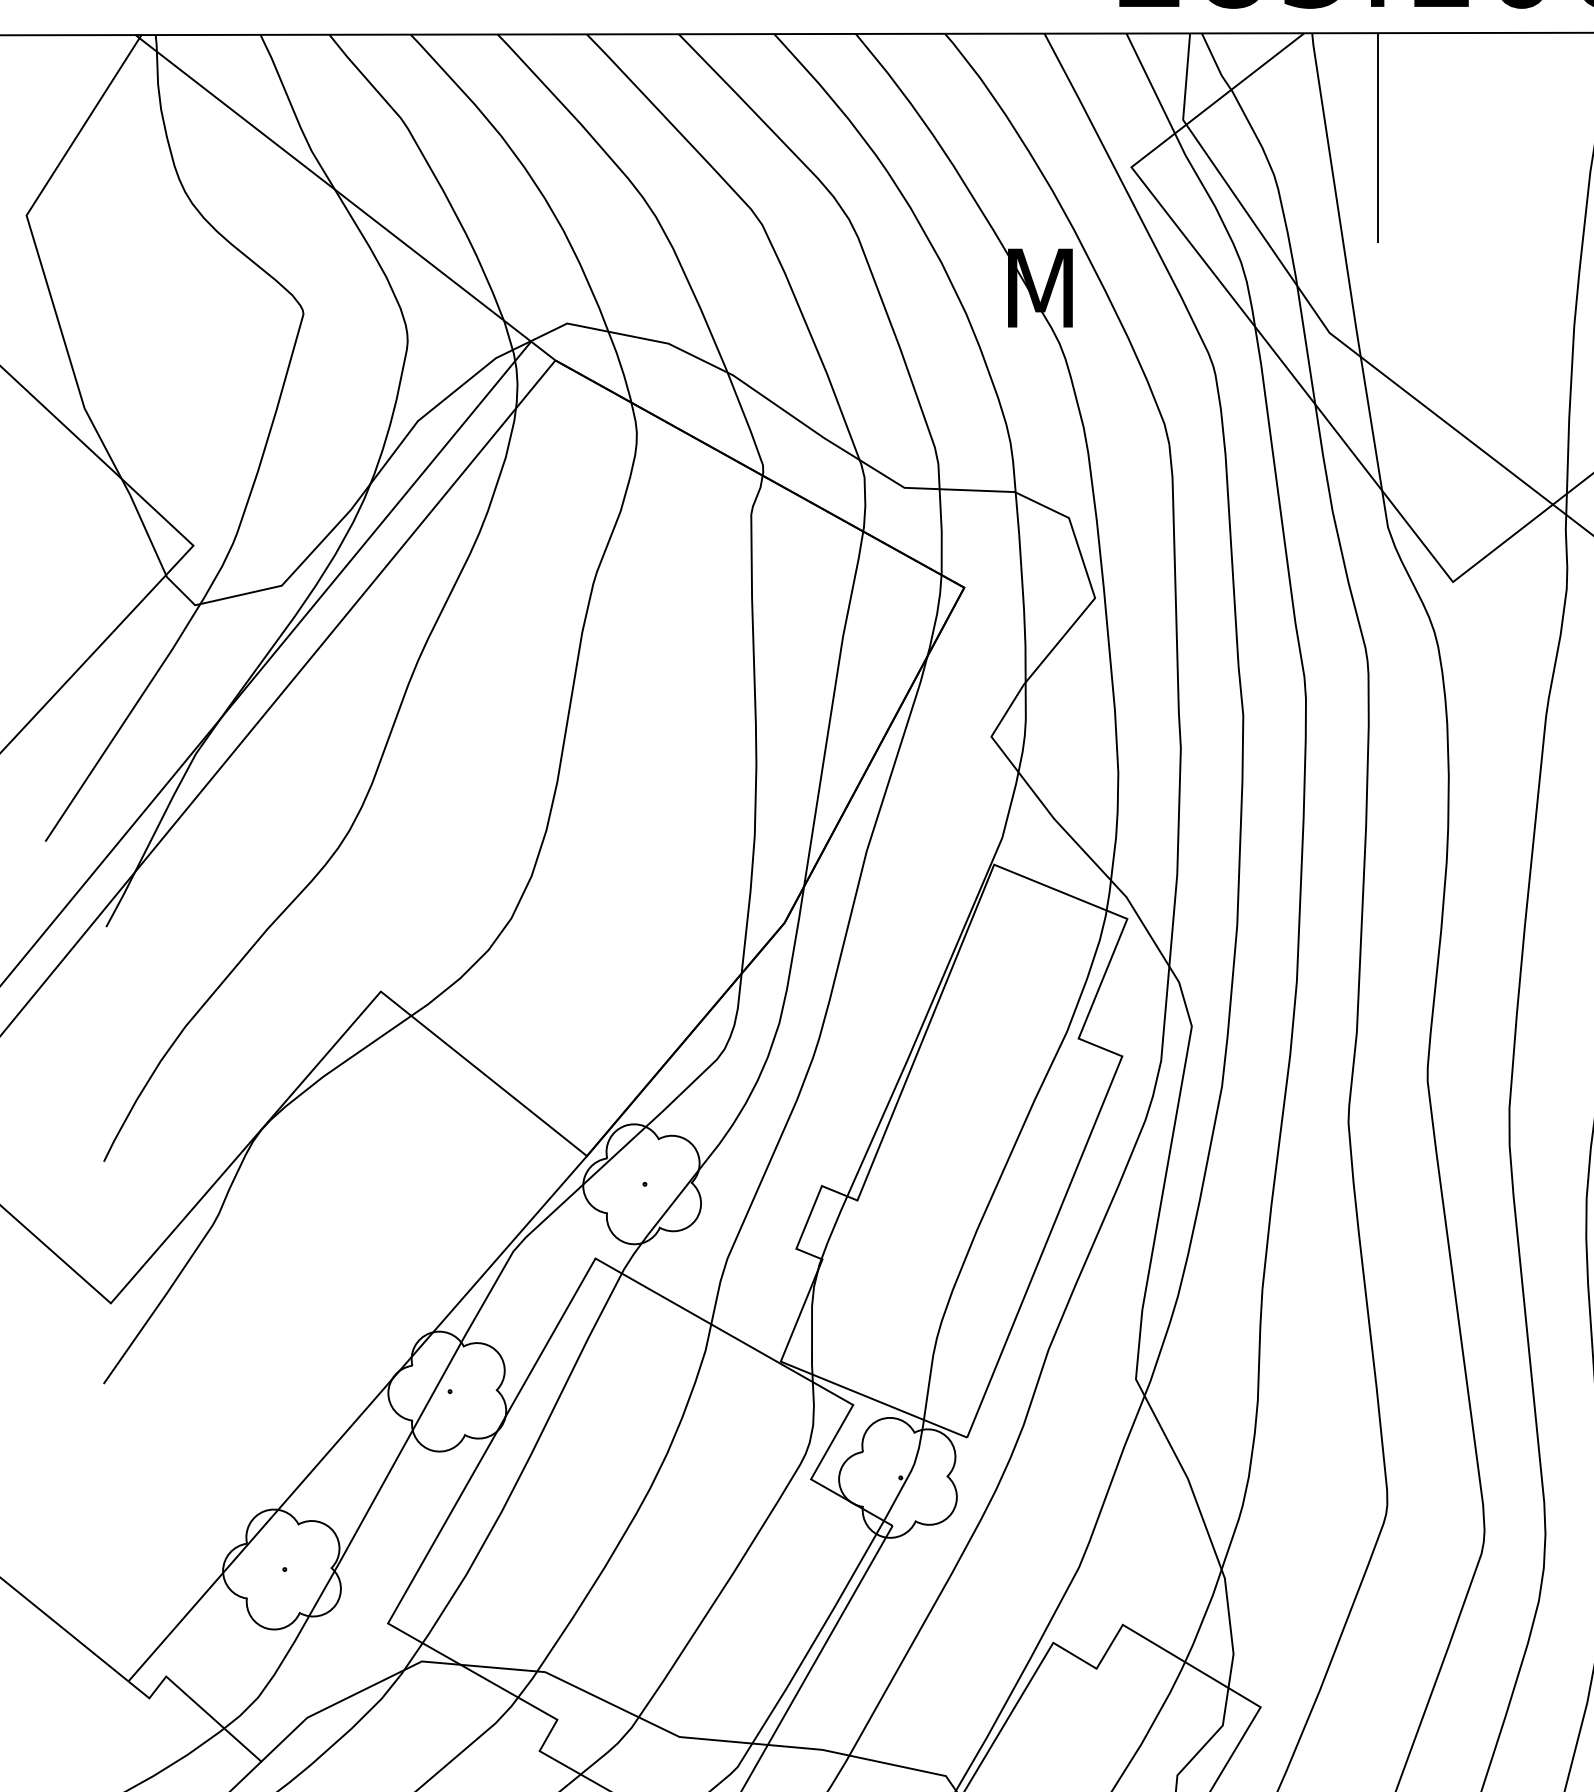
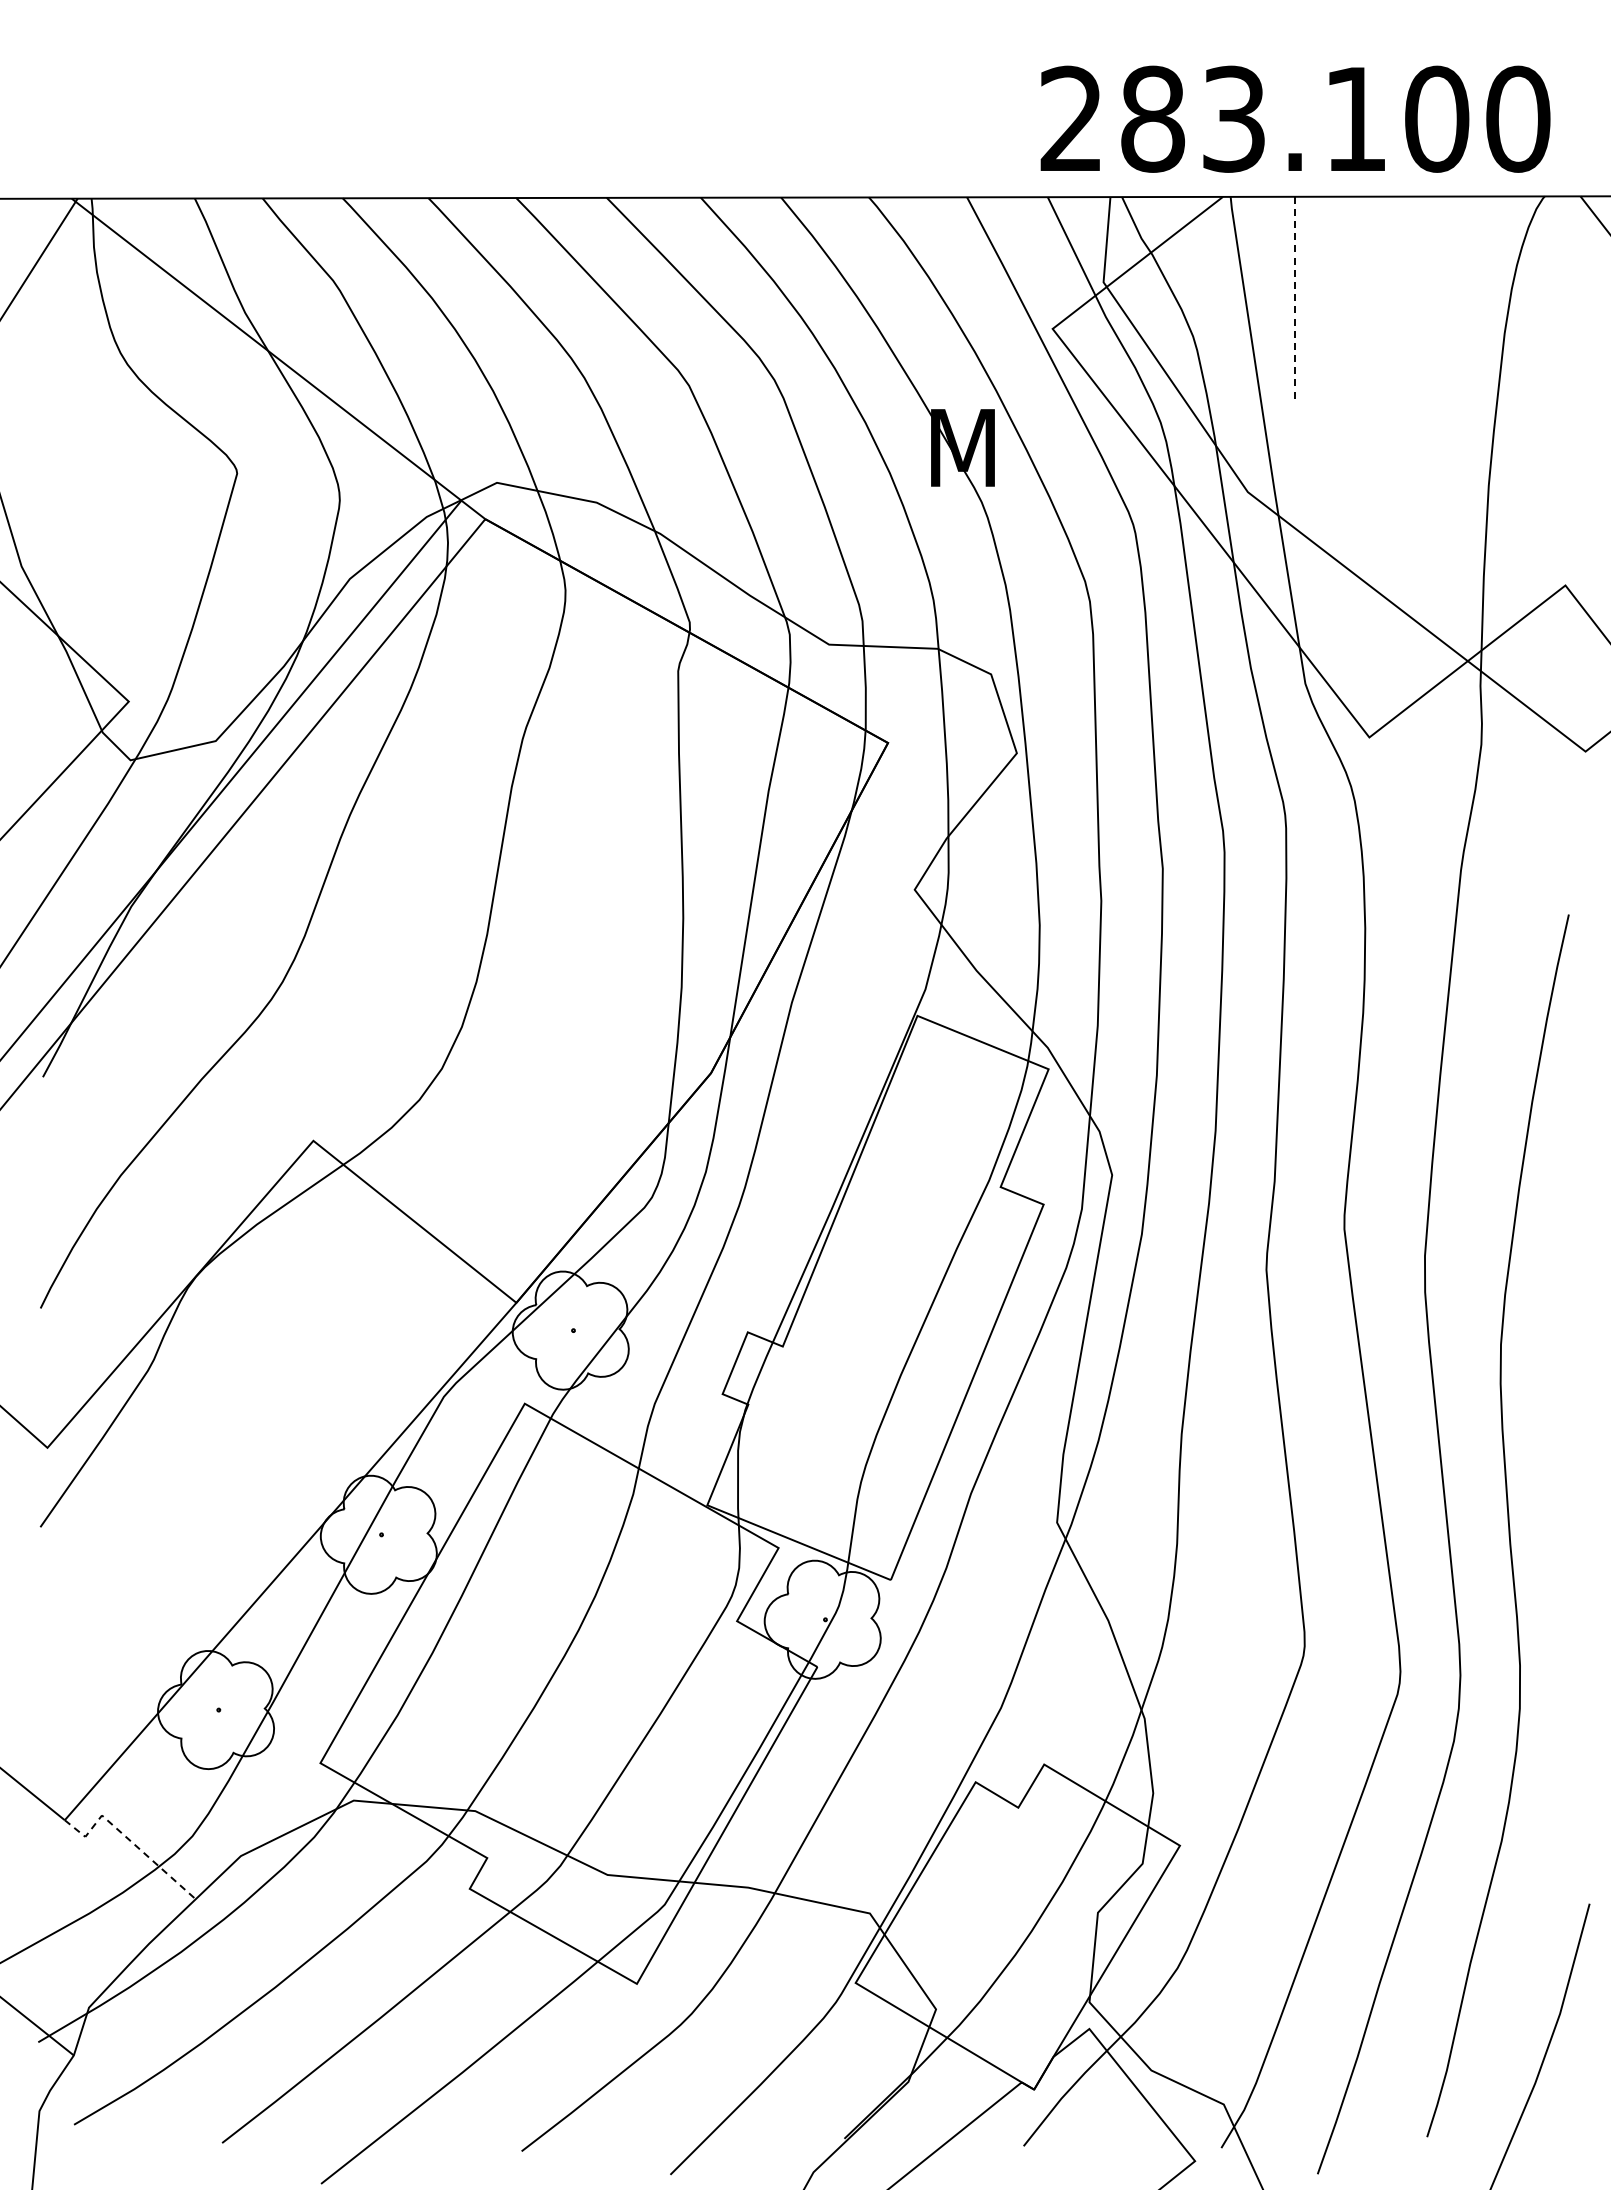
line: (1377, 138) -> (1295, 300), solid -> dashed
line: (193, 1699) -> (128, 1838), solid -> dashed

